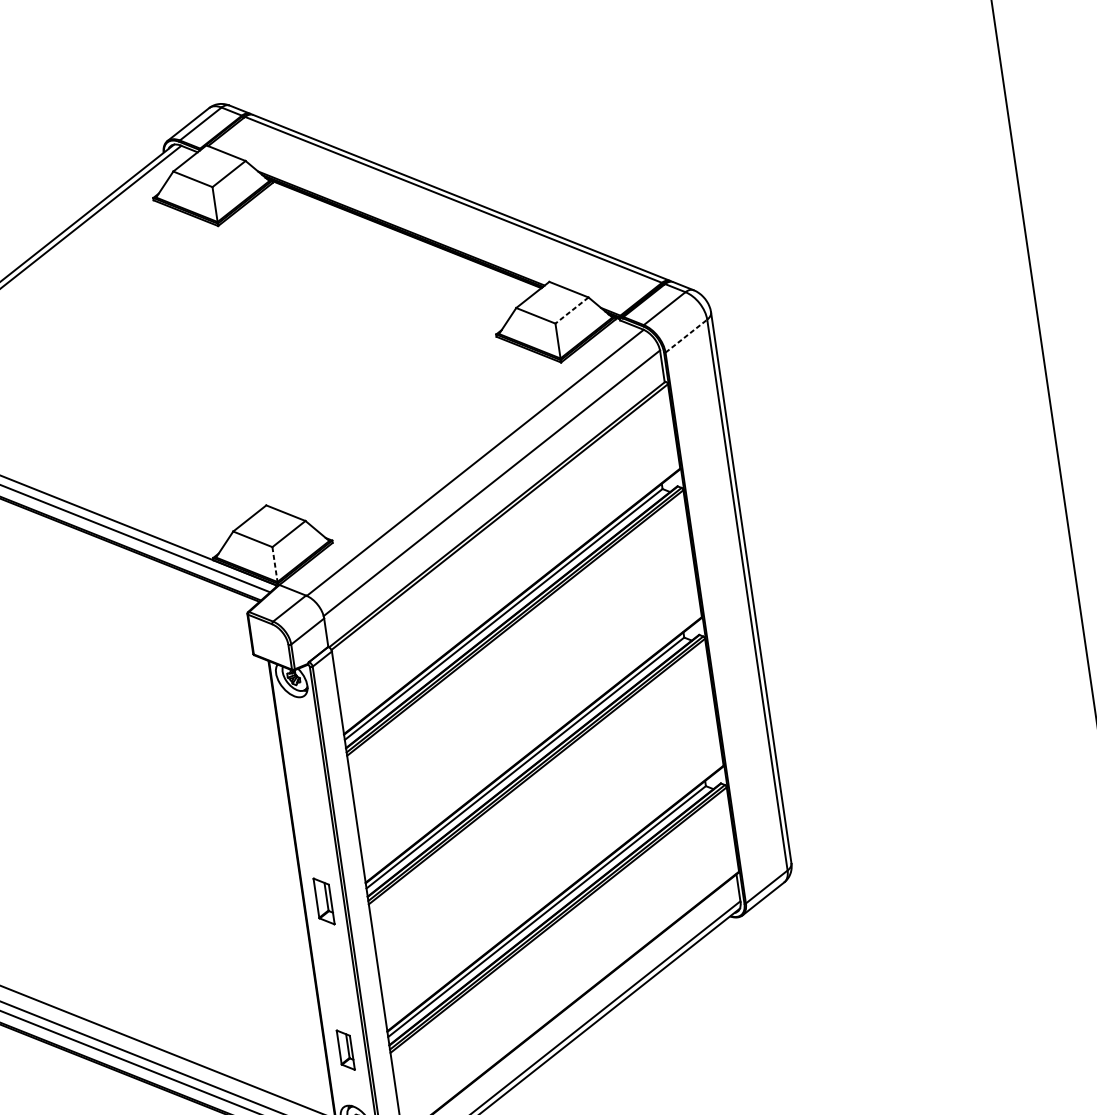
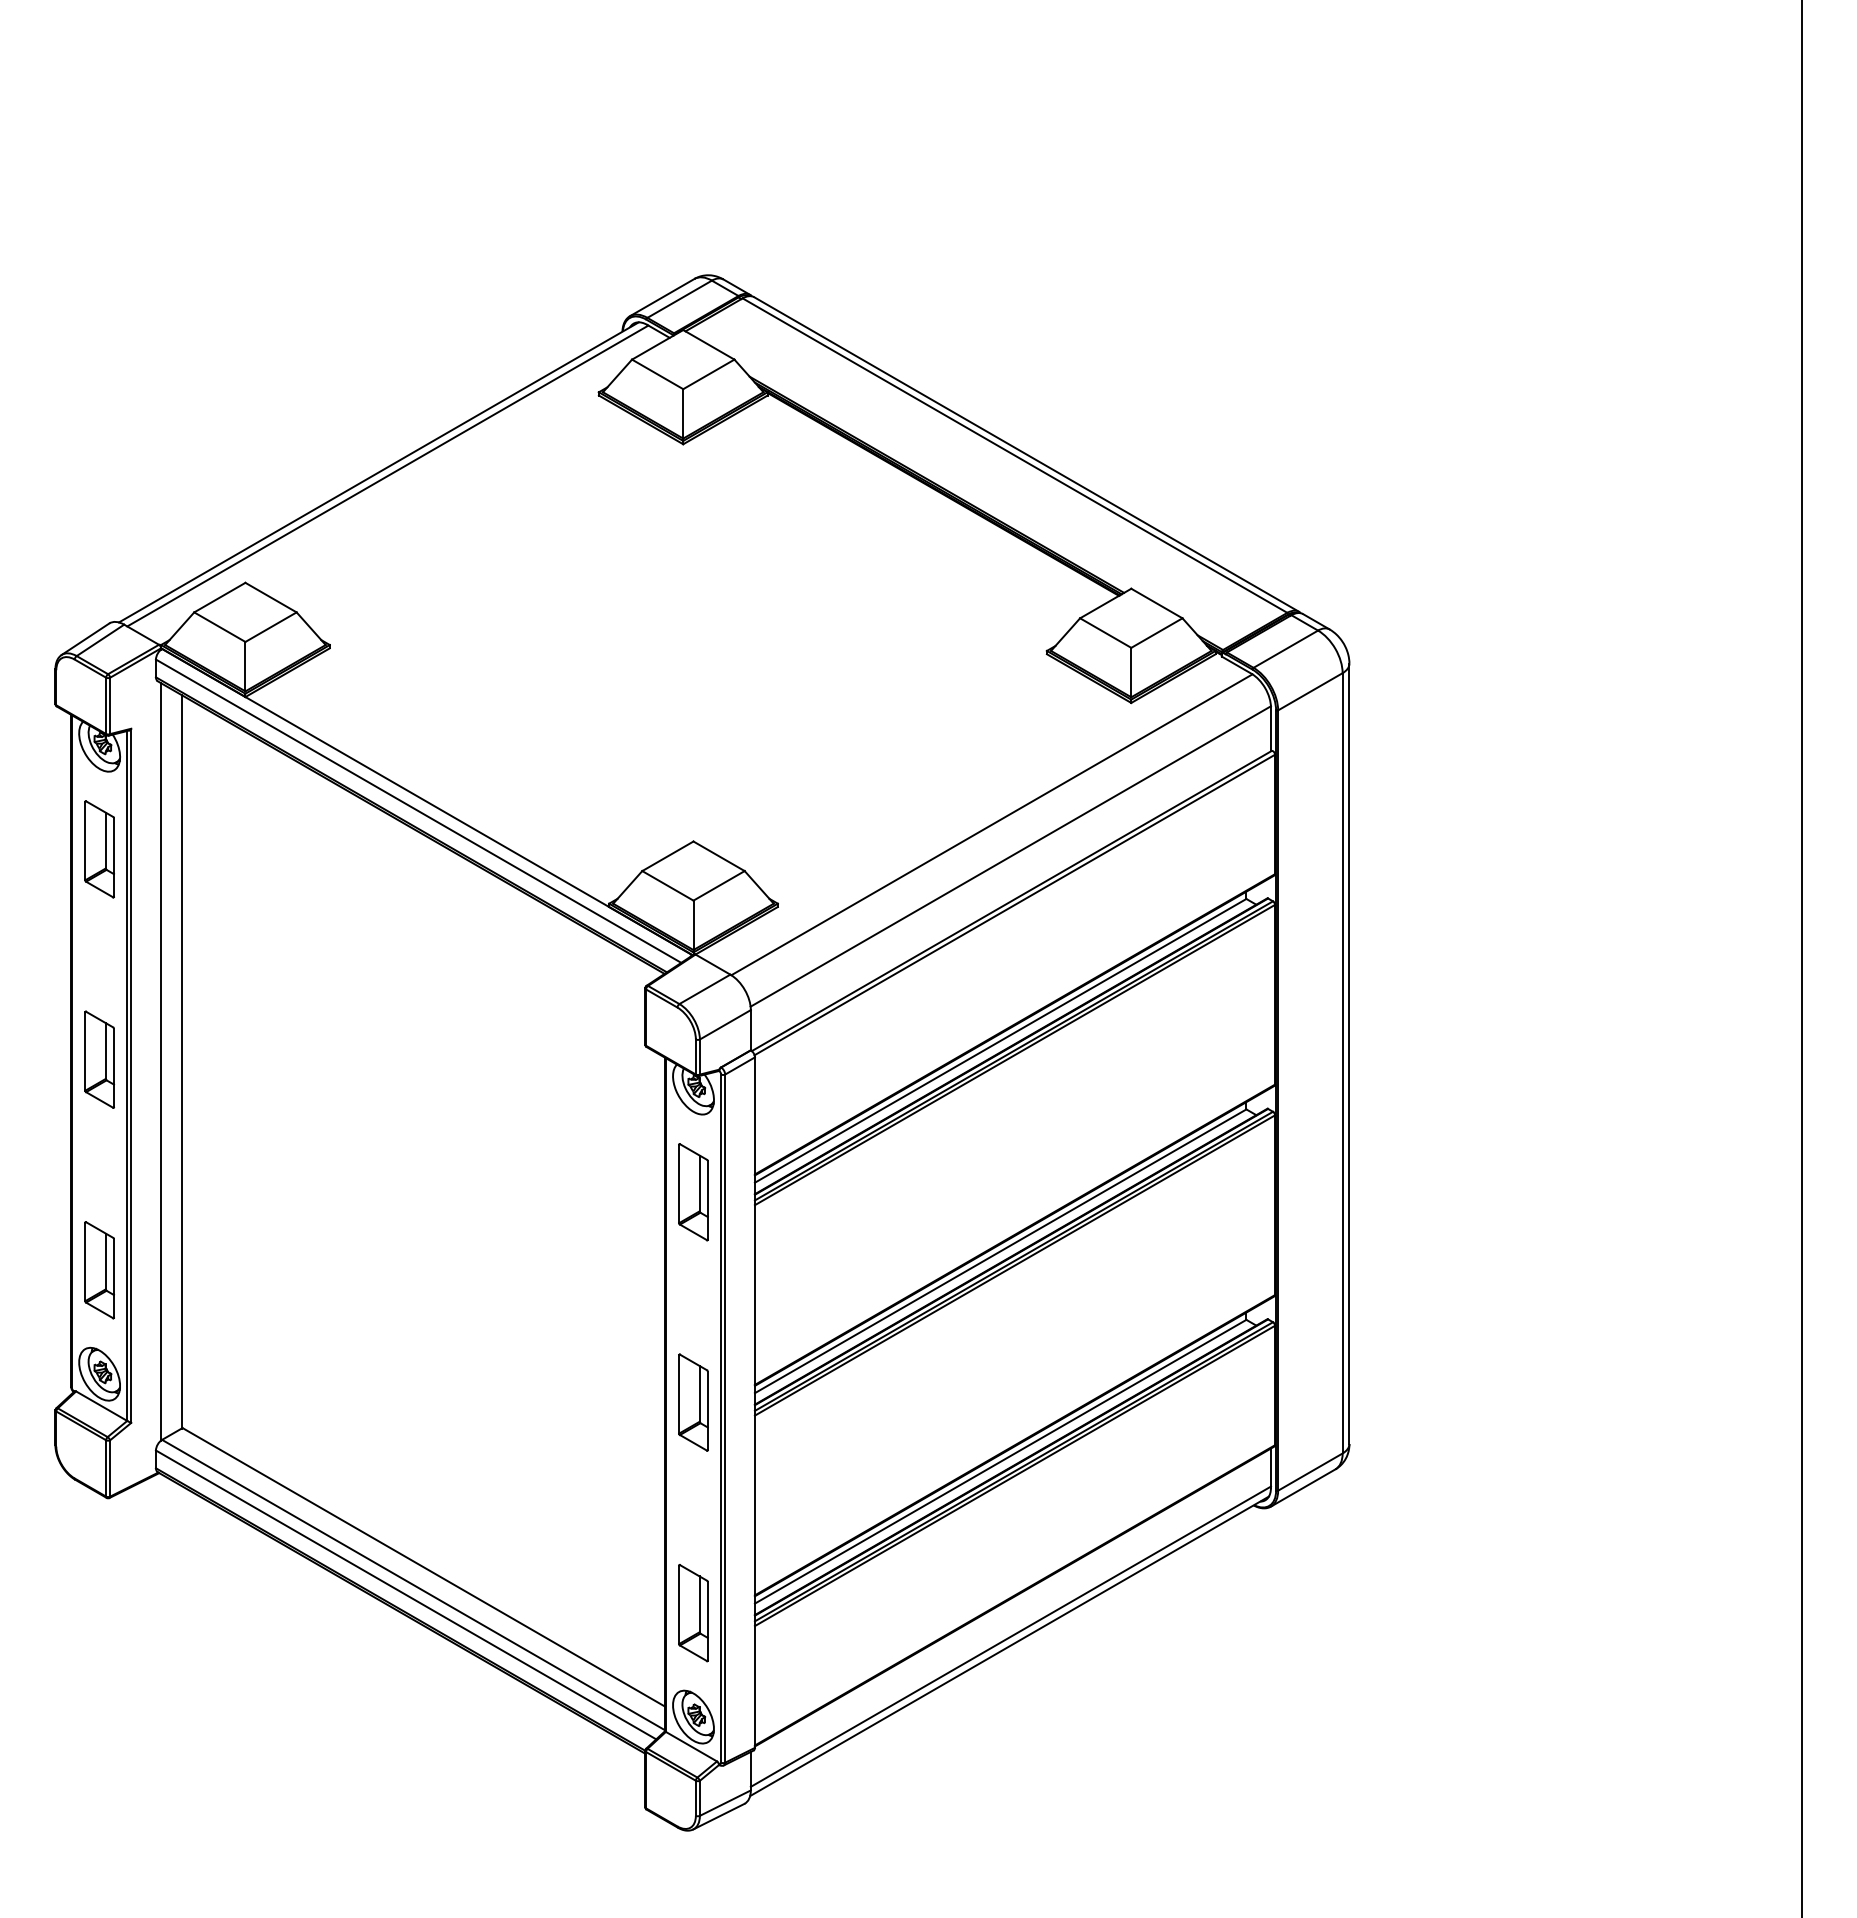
line: (571, 310) -> (1156, 633), dashed -> solid
line: (686, 335) -> (1310, 691), dashed -> solid
line: (274, 564) -> (693, 925), dashed -> solid
part: (302, 753) -> (693, 1192), added
part: (324, 901) -> (693, 1402), size x1.43
part: (345, 1050) -> (693, 1613), size x1.67

